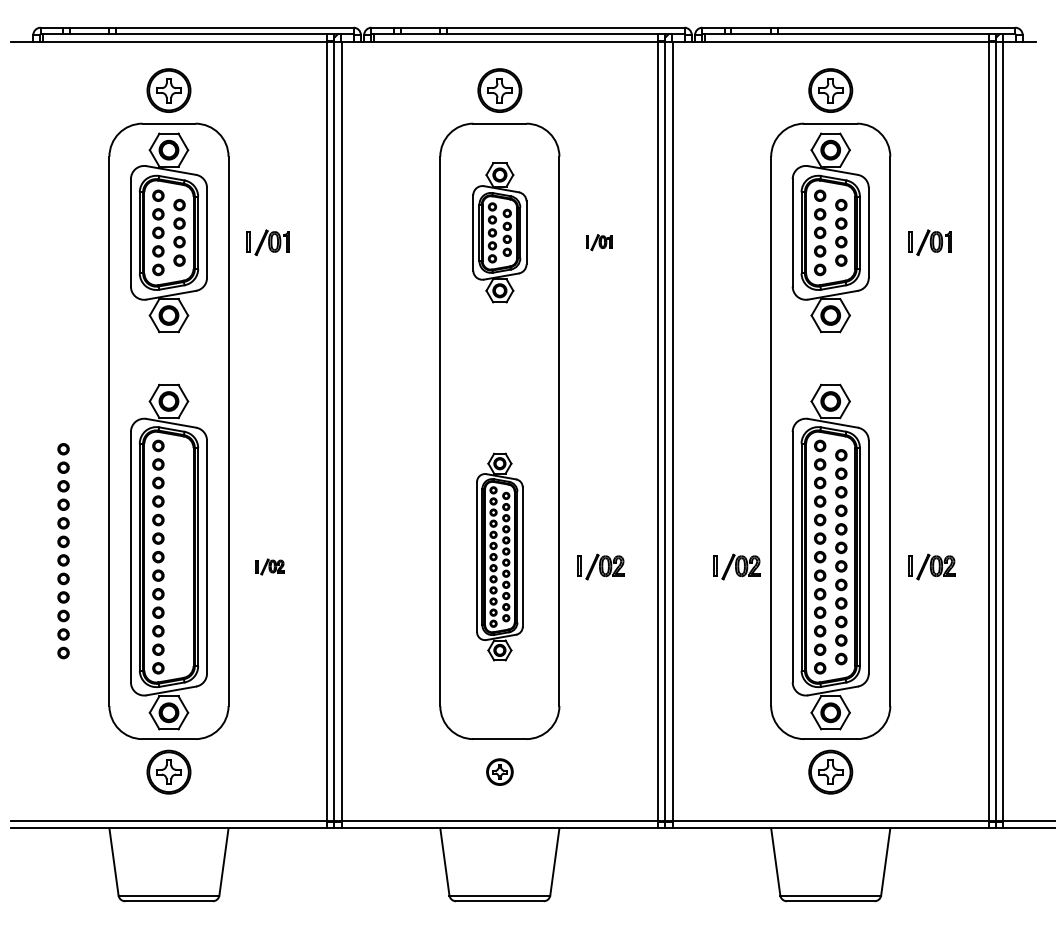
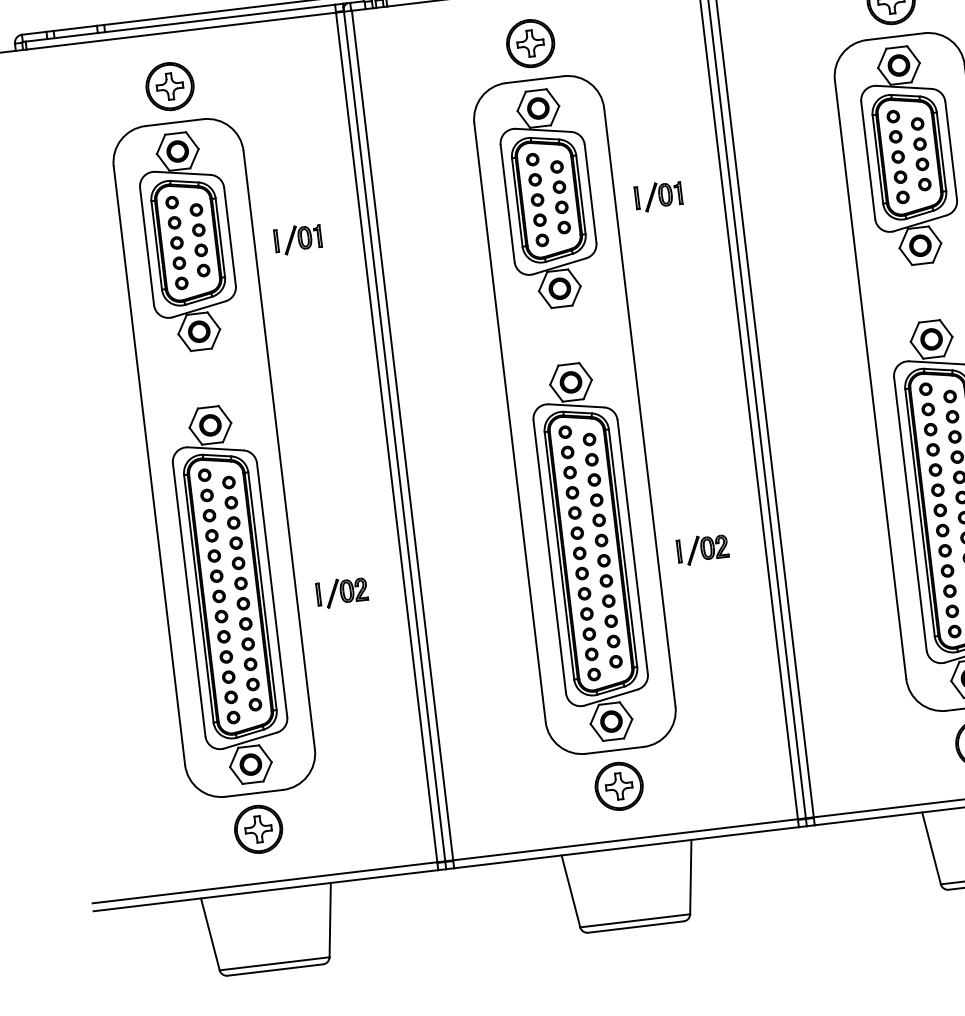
part: (499, 232) -> (548, 198), size x1.43
part: (598, 242) -> (657, 196), size x1.67
part: (63, 551) -> (242, 594), moved
part: (499, 556) -> (590, 551), size x1.67
part: (269, 566) -> (341, 592), size x1.67
part: (736, 566) -> (850, 531), removed
part: (499, 771) -> (618, 785), size x1.67

